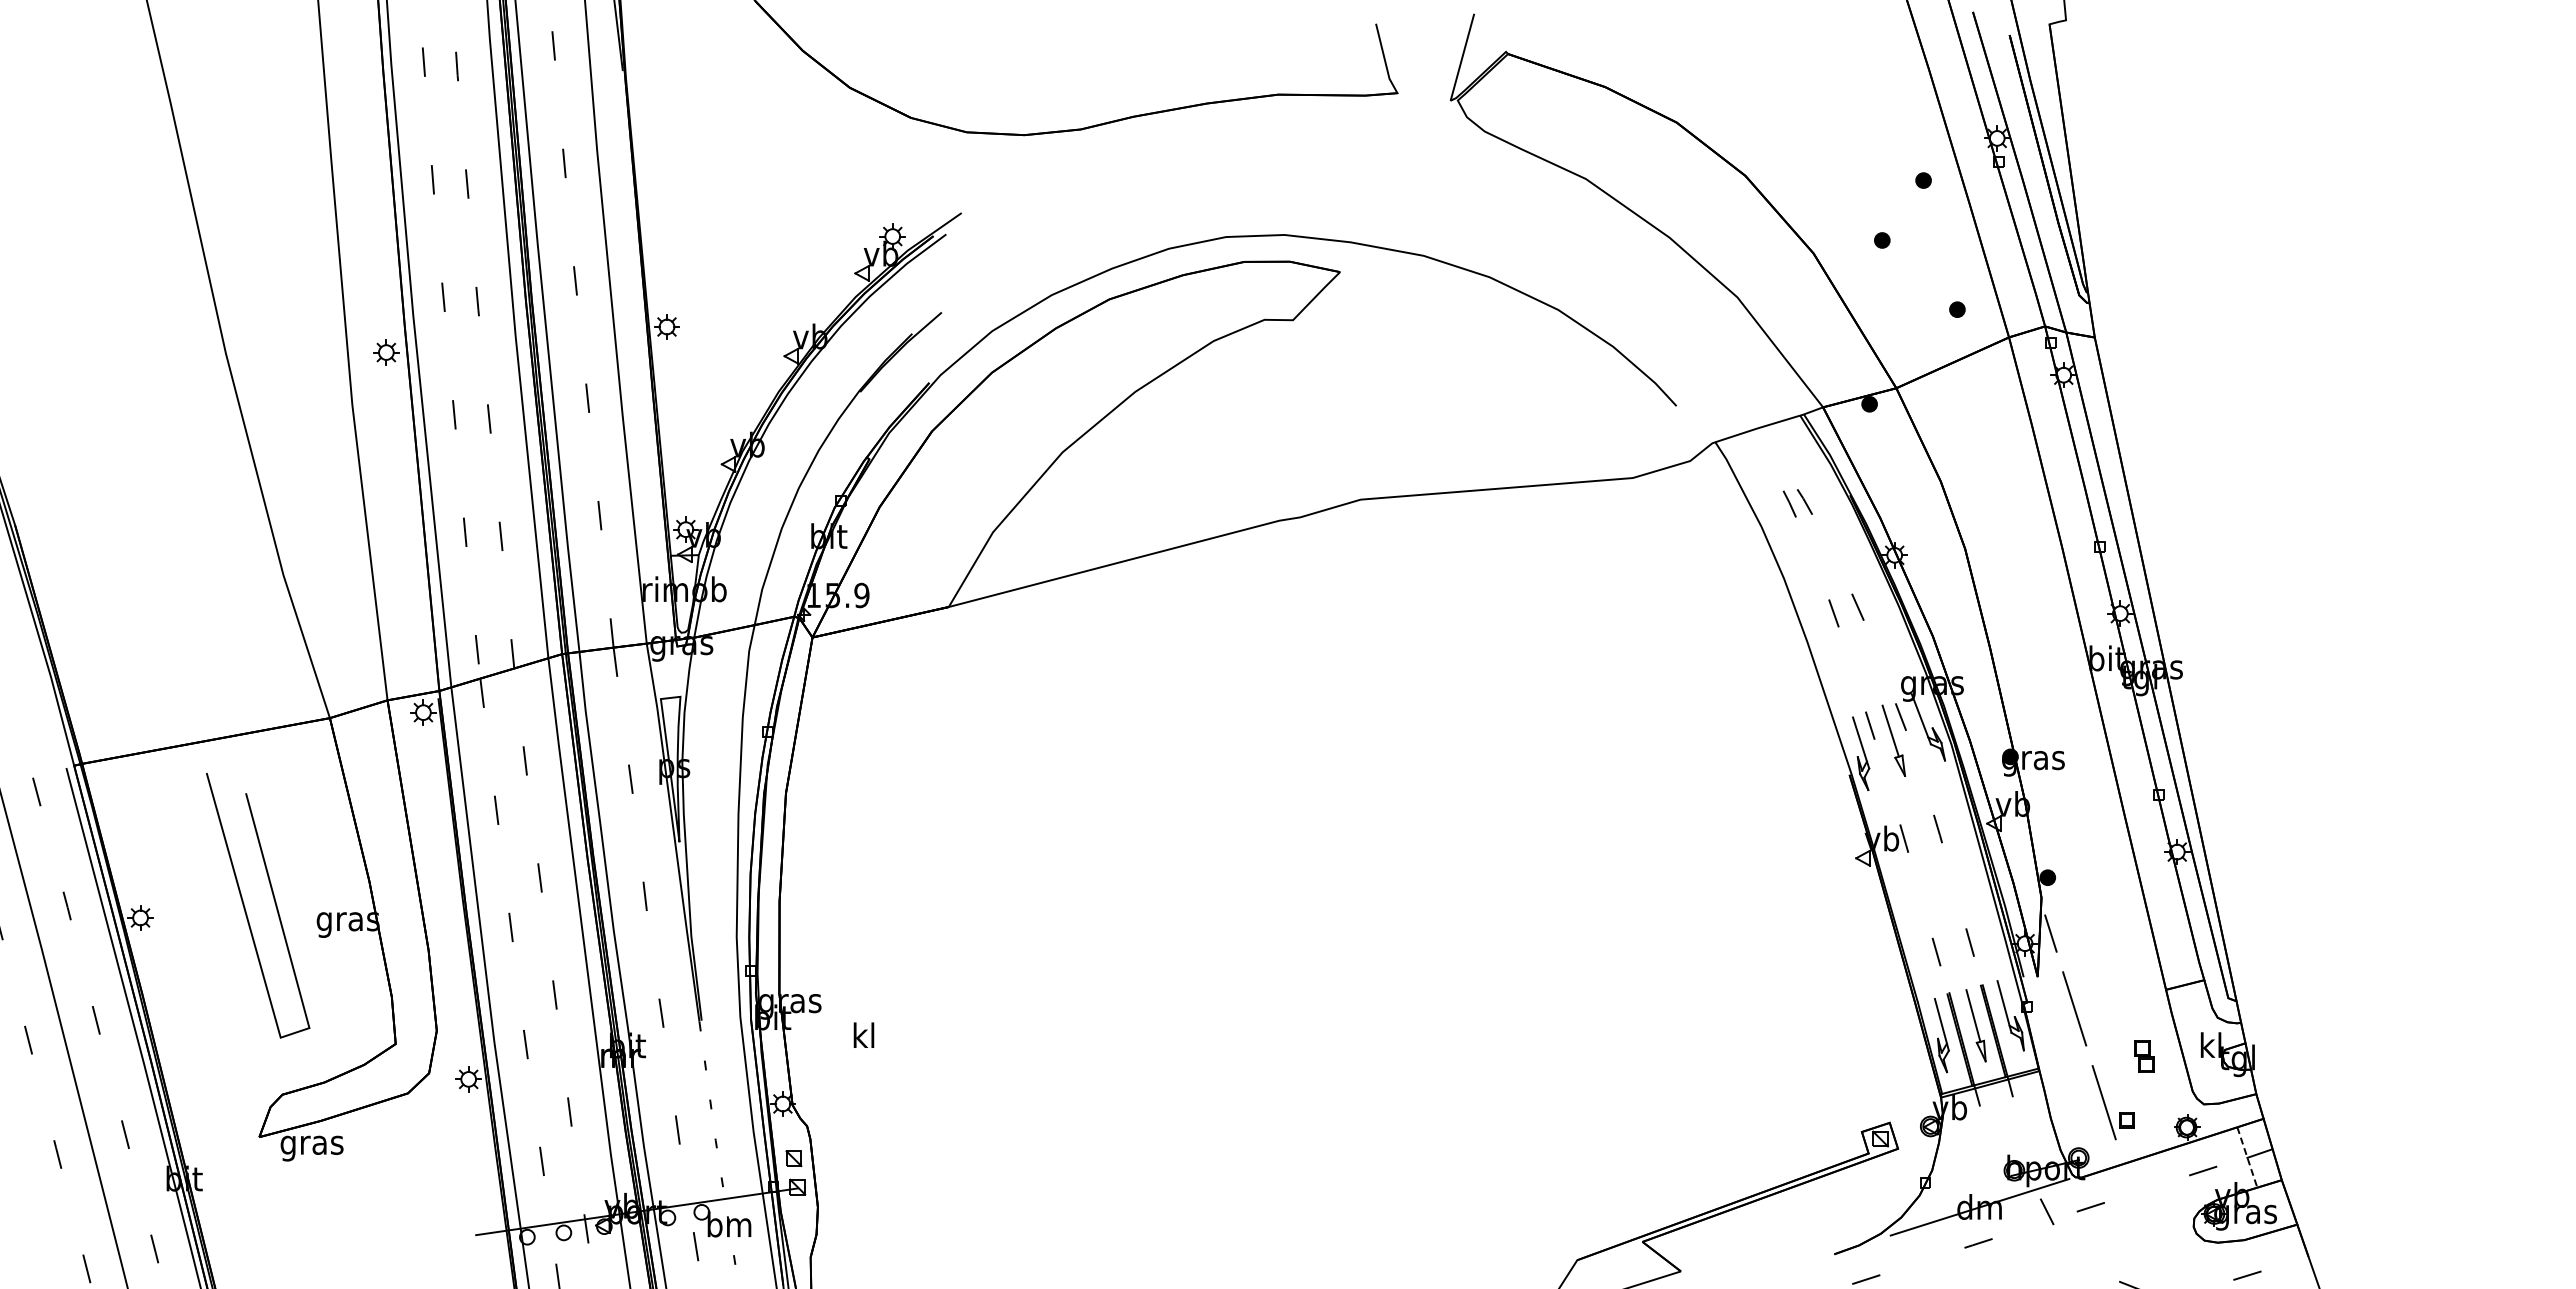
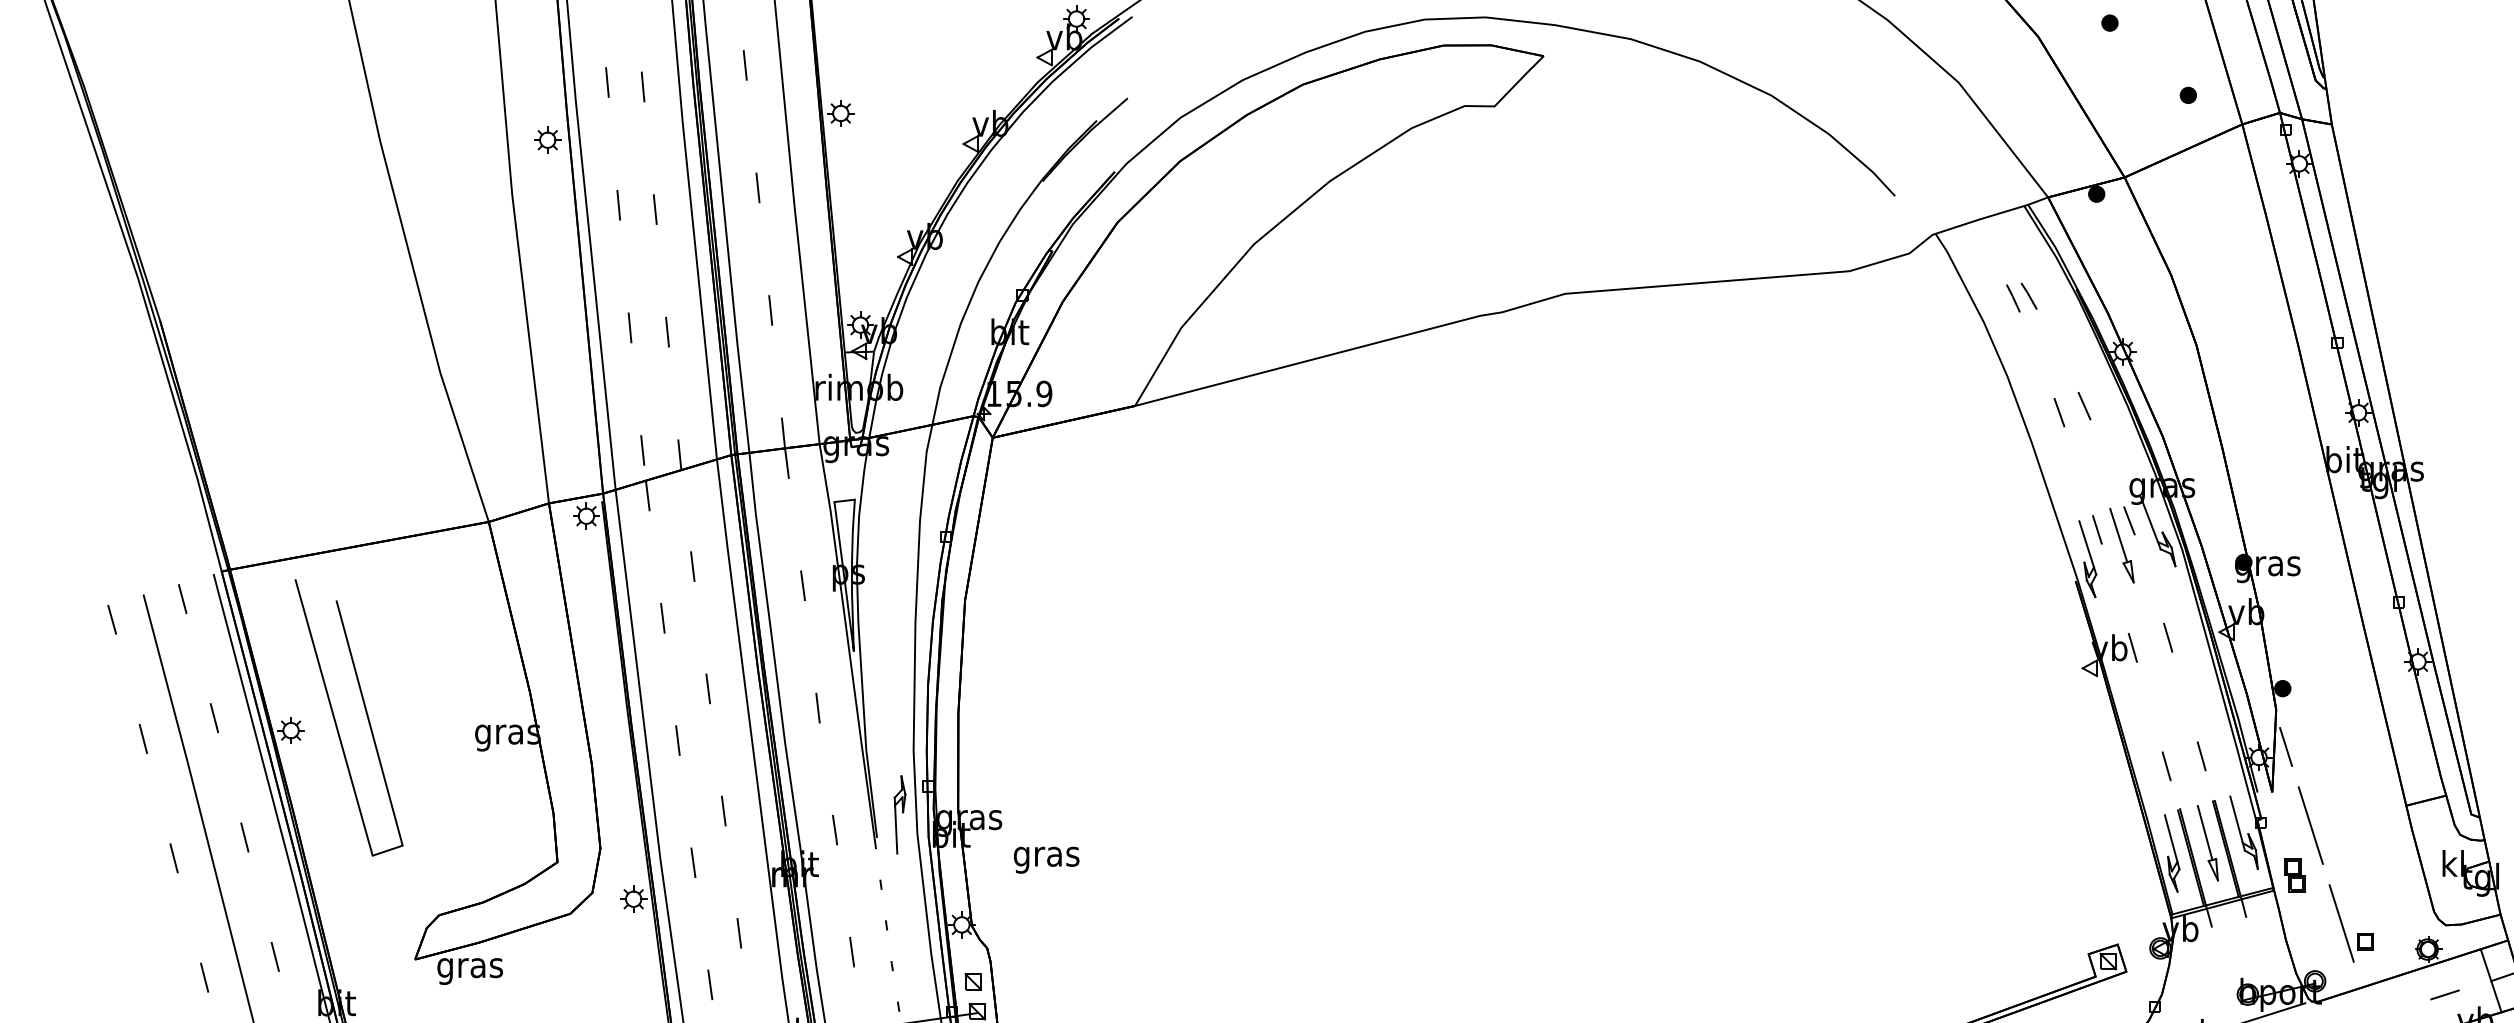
line: (246, 910) -> (336, 722), moved
part: (723, 998) -> (899, 814), added
text: (863, 1038) -> (1046, 856), kl -> gras
part: (2144, 1056) -> (2295, 875), moved
line: (2247, 1157) -> (2491, 980), dashed -> solid

